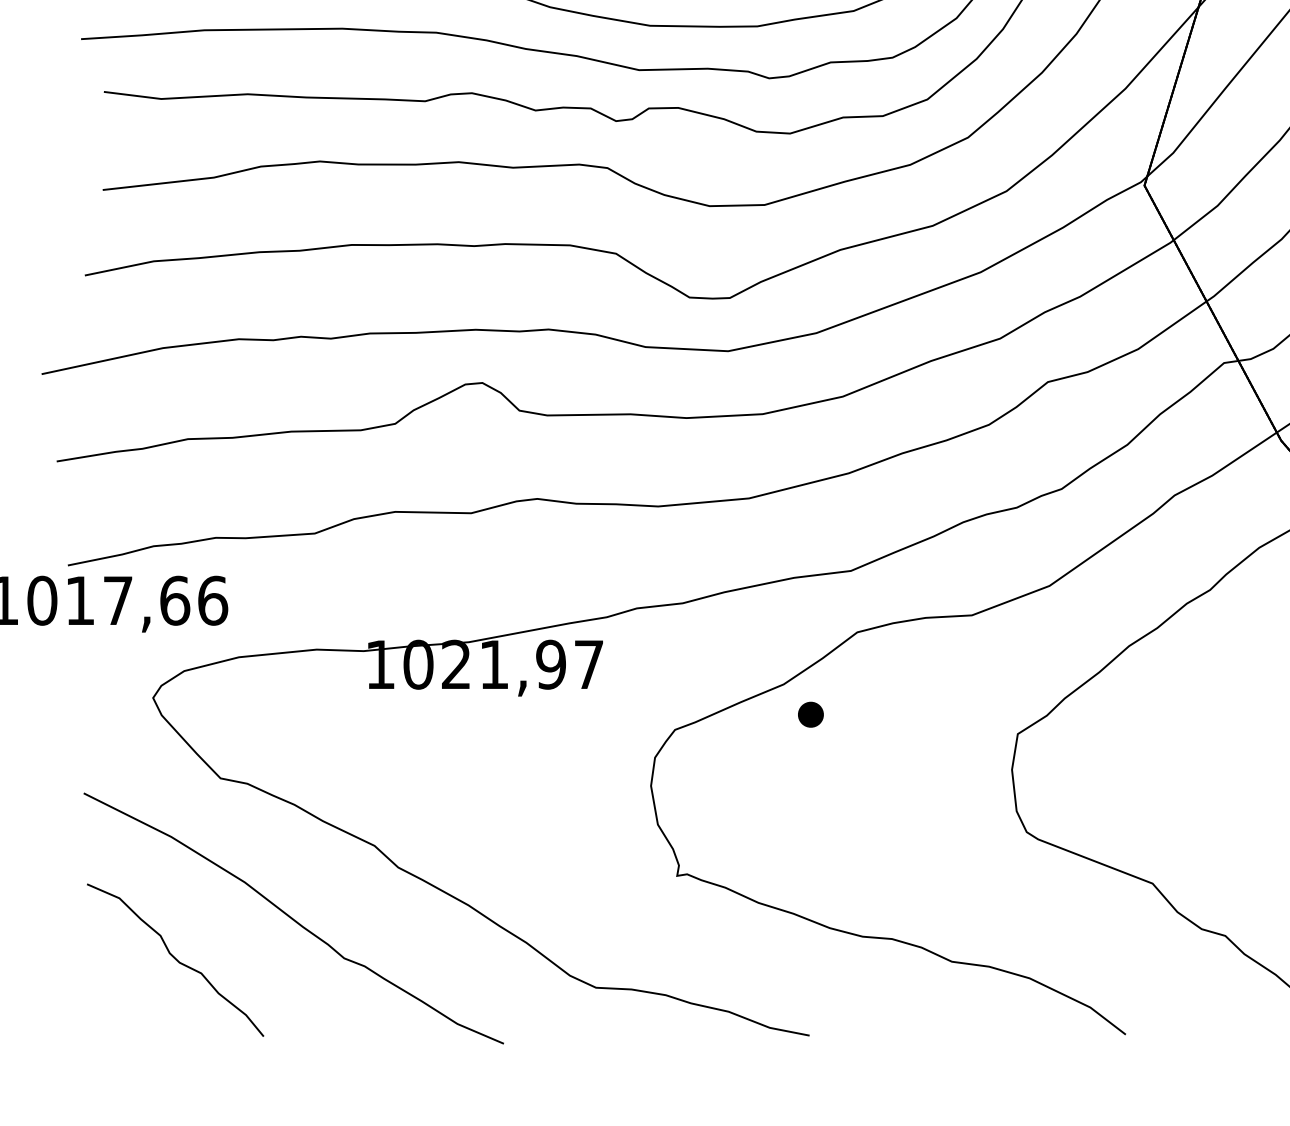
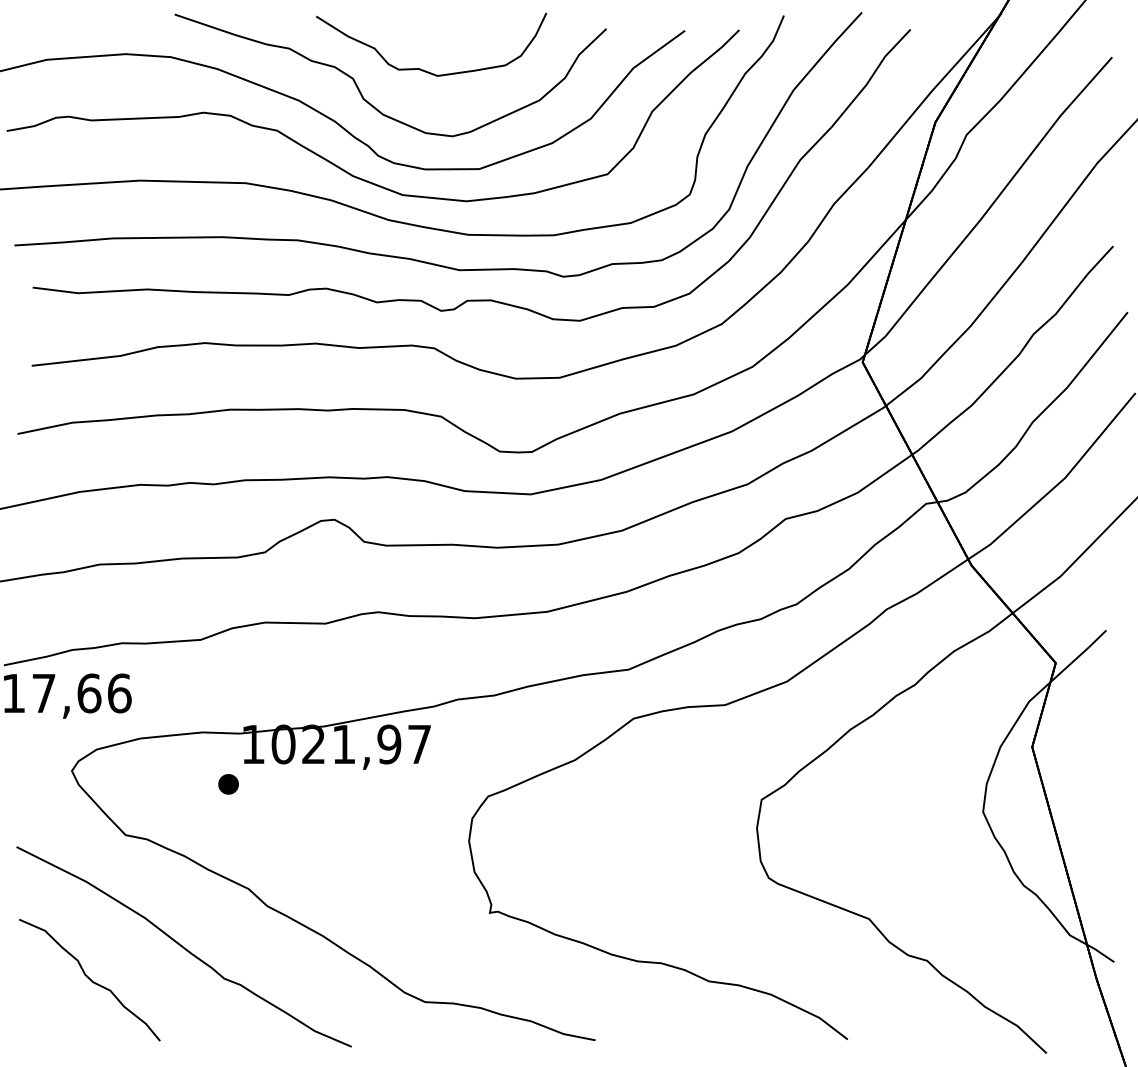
part: (810, 714) -> (228, 784), moved

